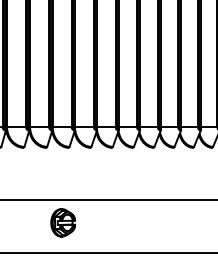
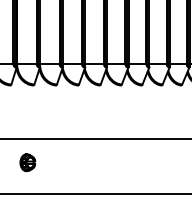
part: (62, 222) -> (27, 162), size x0.6

